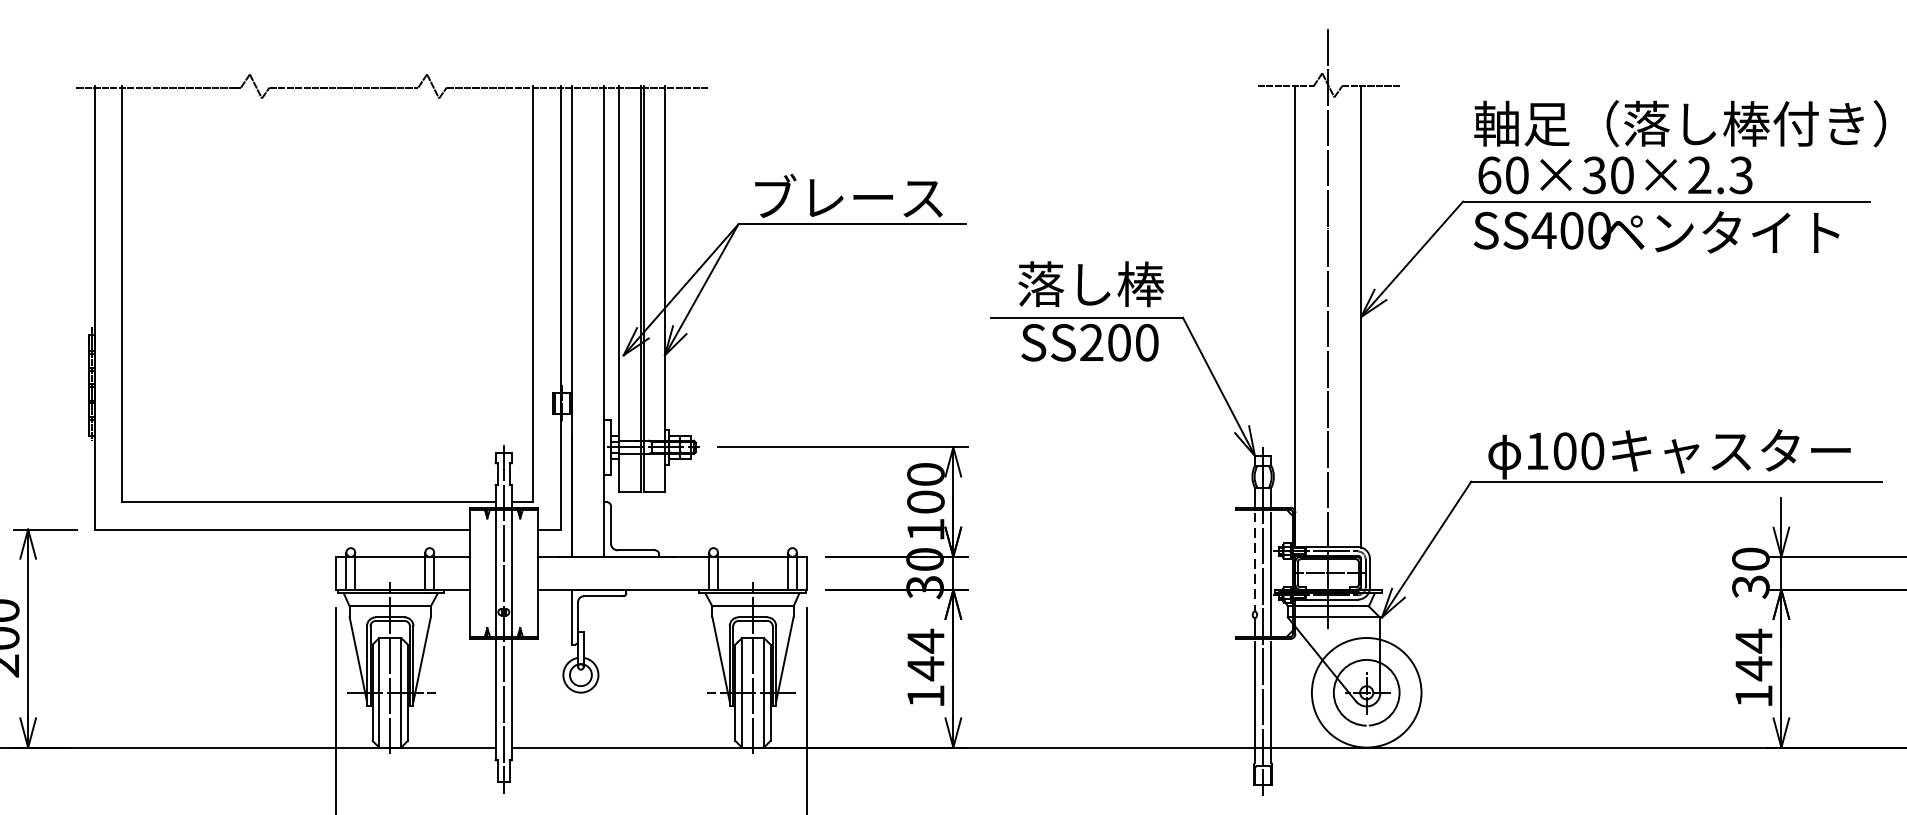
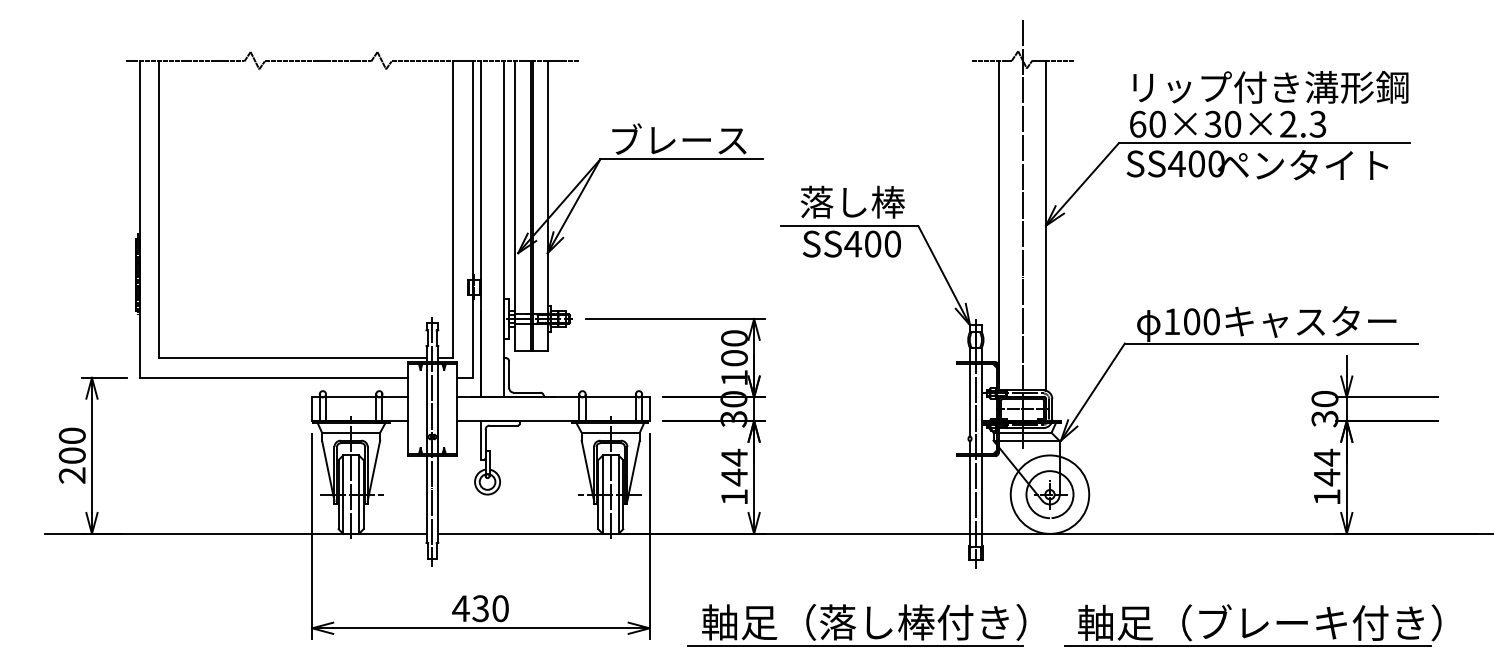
text: (1680, 123) -> (1274, 87), 軸足（落し棒付き） -> リップ付き溝形鋼
text: (1092, 341) -> (853, 243), SS200 -> SS400
line: (1254, 562) -> (969, 401), dashed -> solid

